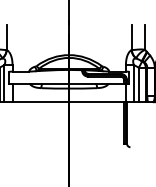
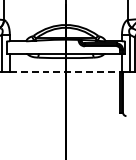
line: (69, 102) -> (66, 71), solid -> dashed

